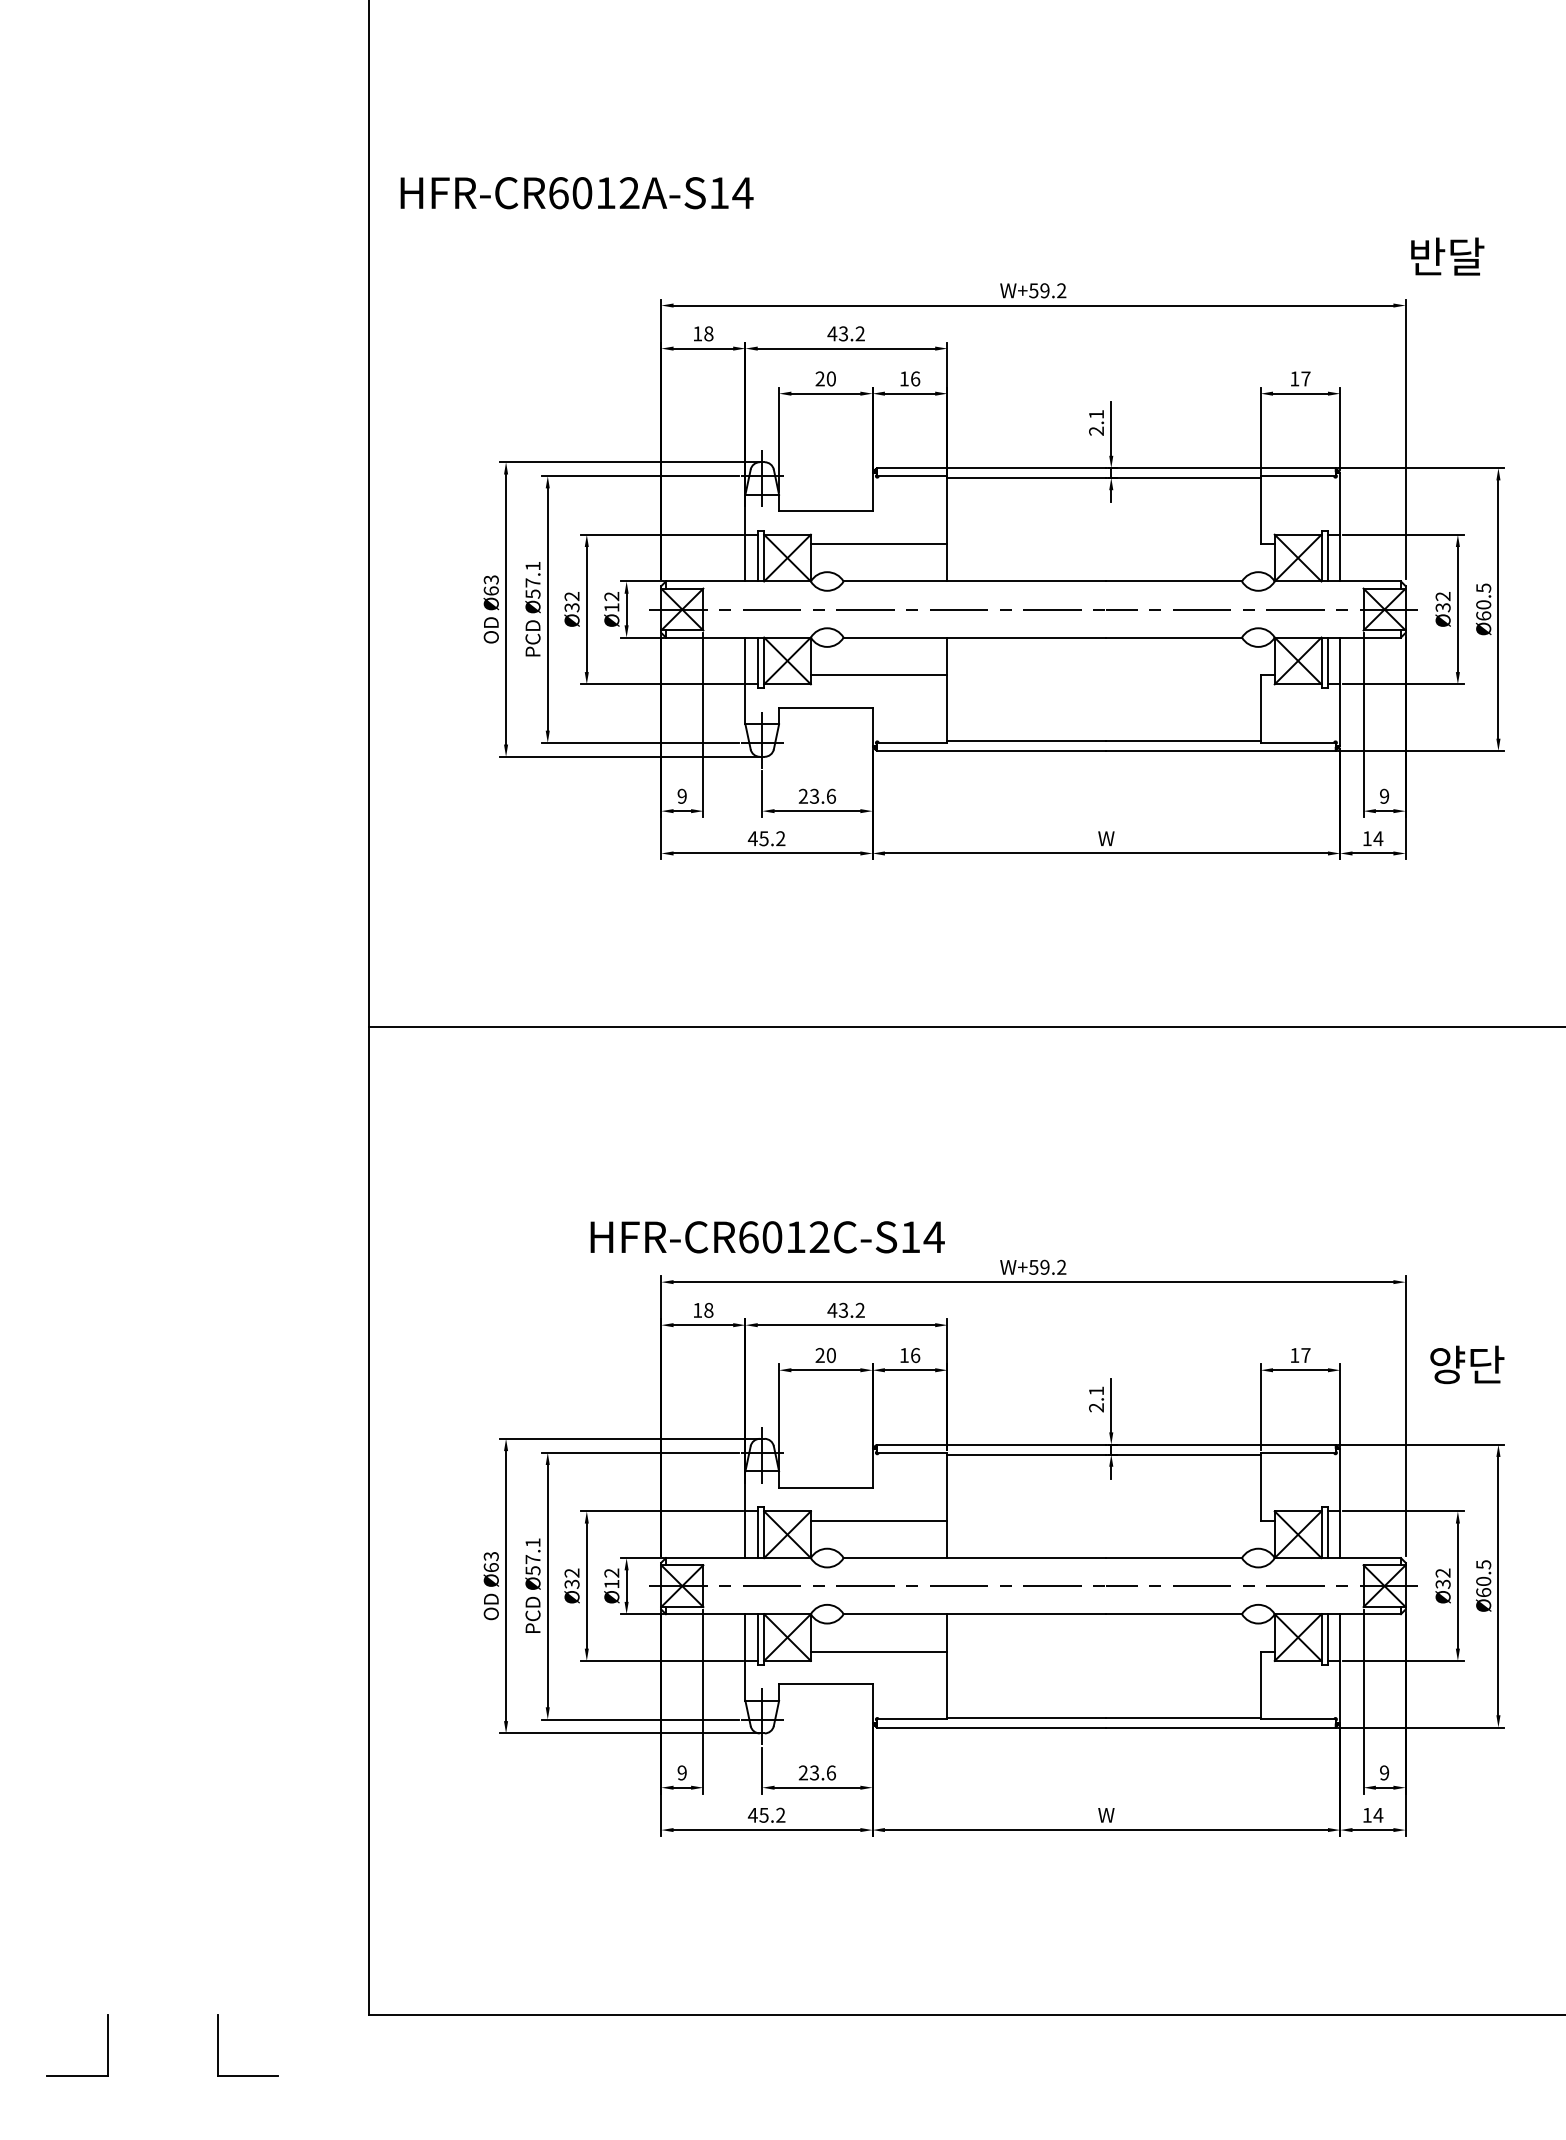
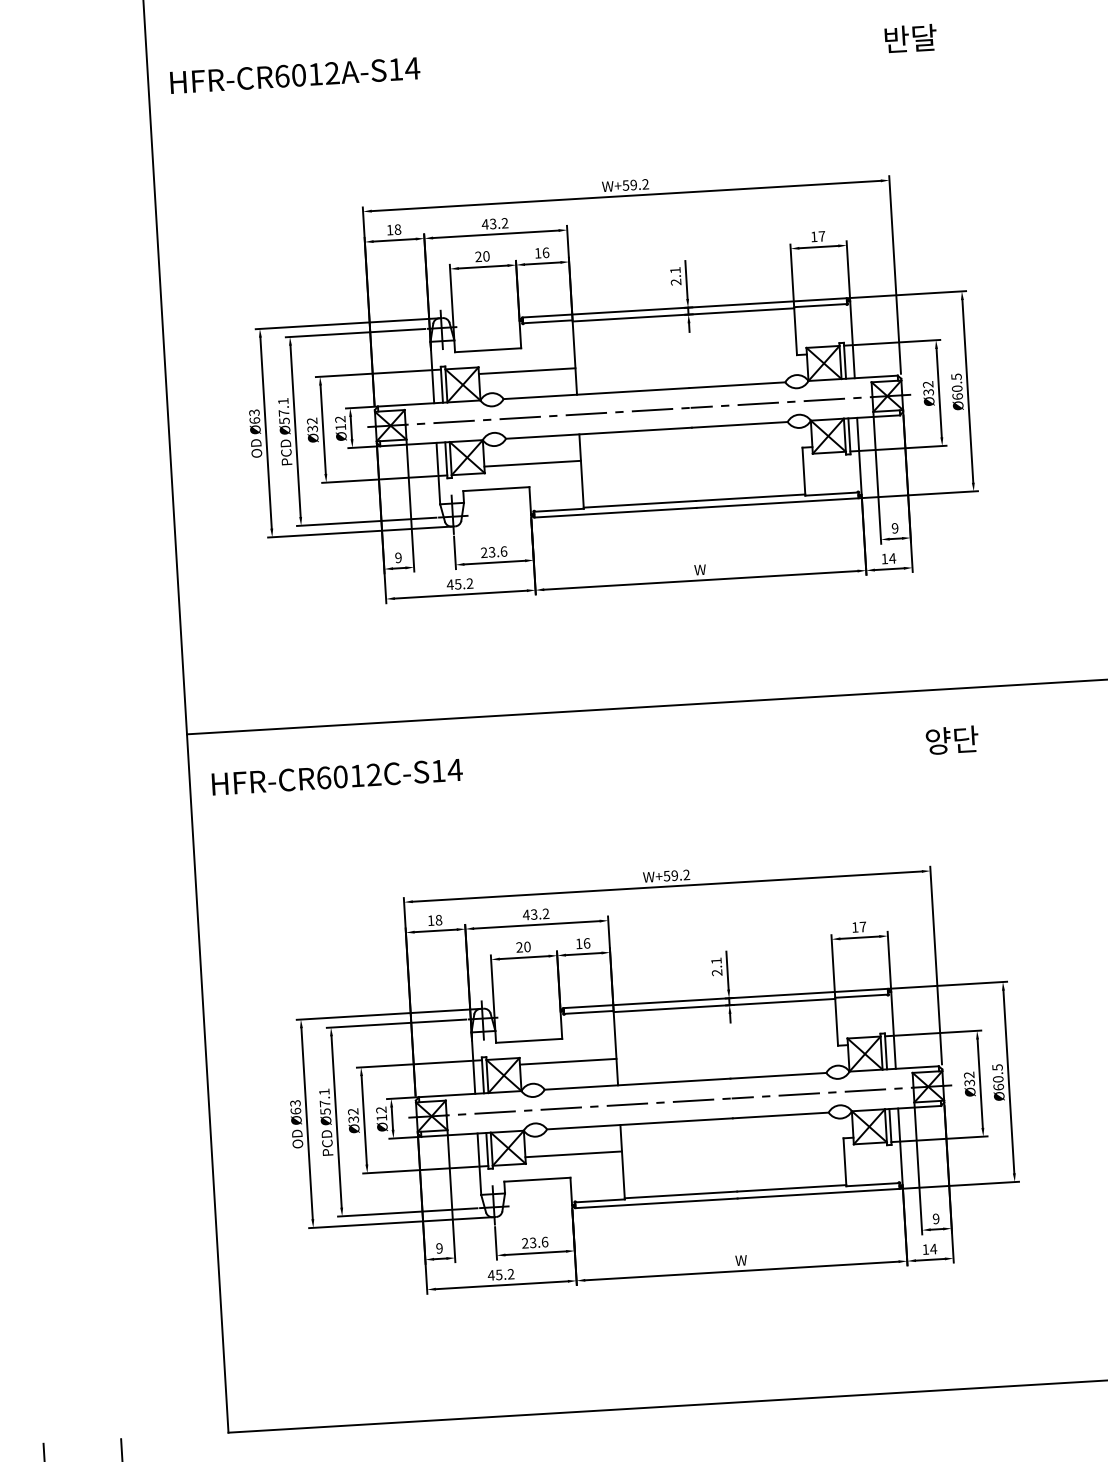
text: (576, 193) -> (294, 75), moved
text: (1447, 256) -> (910, 38), moved
text: (767, 1237) -> (337, 777), moved
text: (1467, 1364) -> (952, 740), moved

